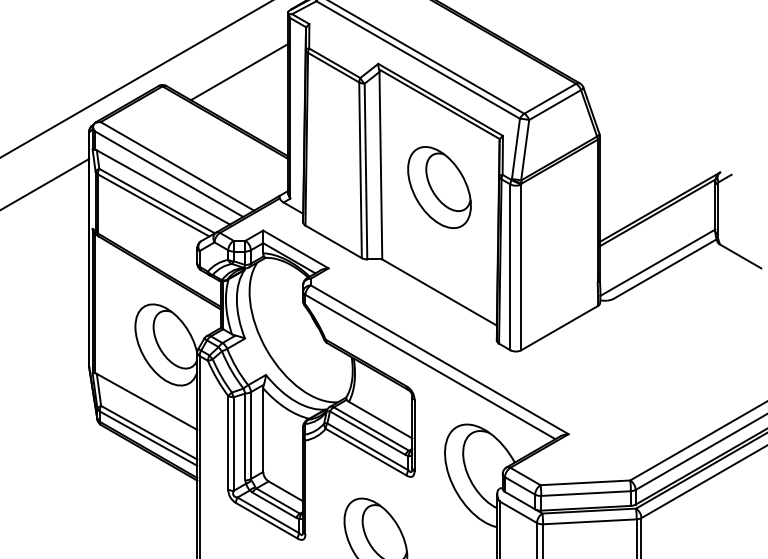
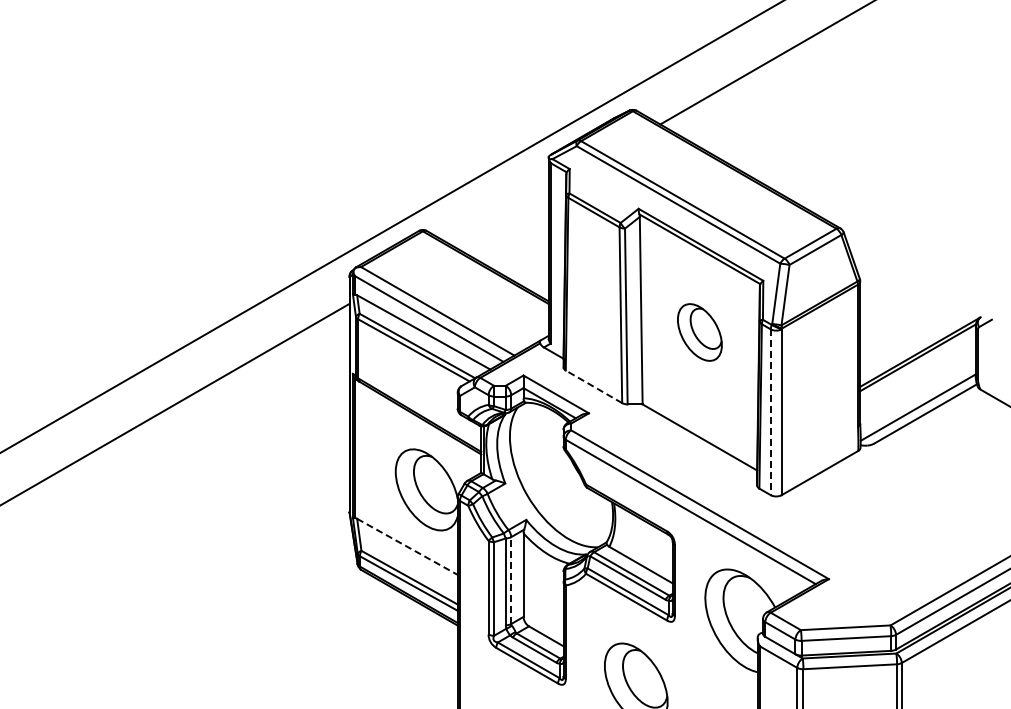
line: (239, 71) -> (499, 216), removed
part: (439, 187) -> (699, 332), size x0.7
line: (333, 241) -> (593, 386), solid -> dashed
line: (510, 267) -> (770, 412), solid -> dashed
line: (147, 401) -> (407, 546), solid -> dashed
line: (251, 435) -> (511, 580), solid -> dashed

